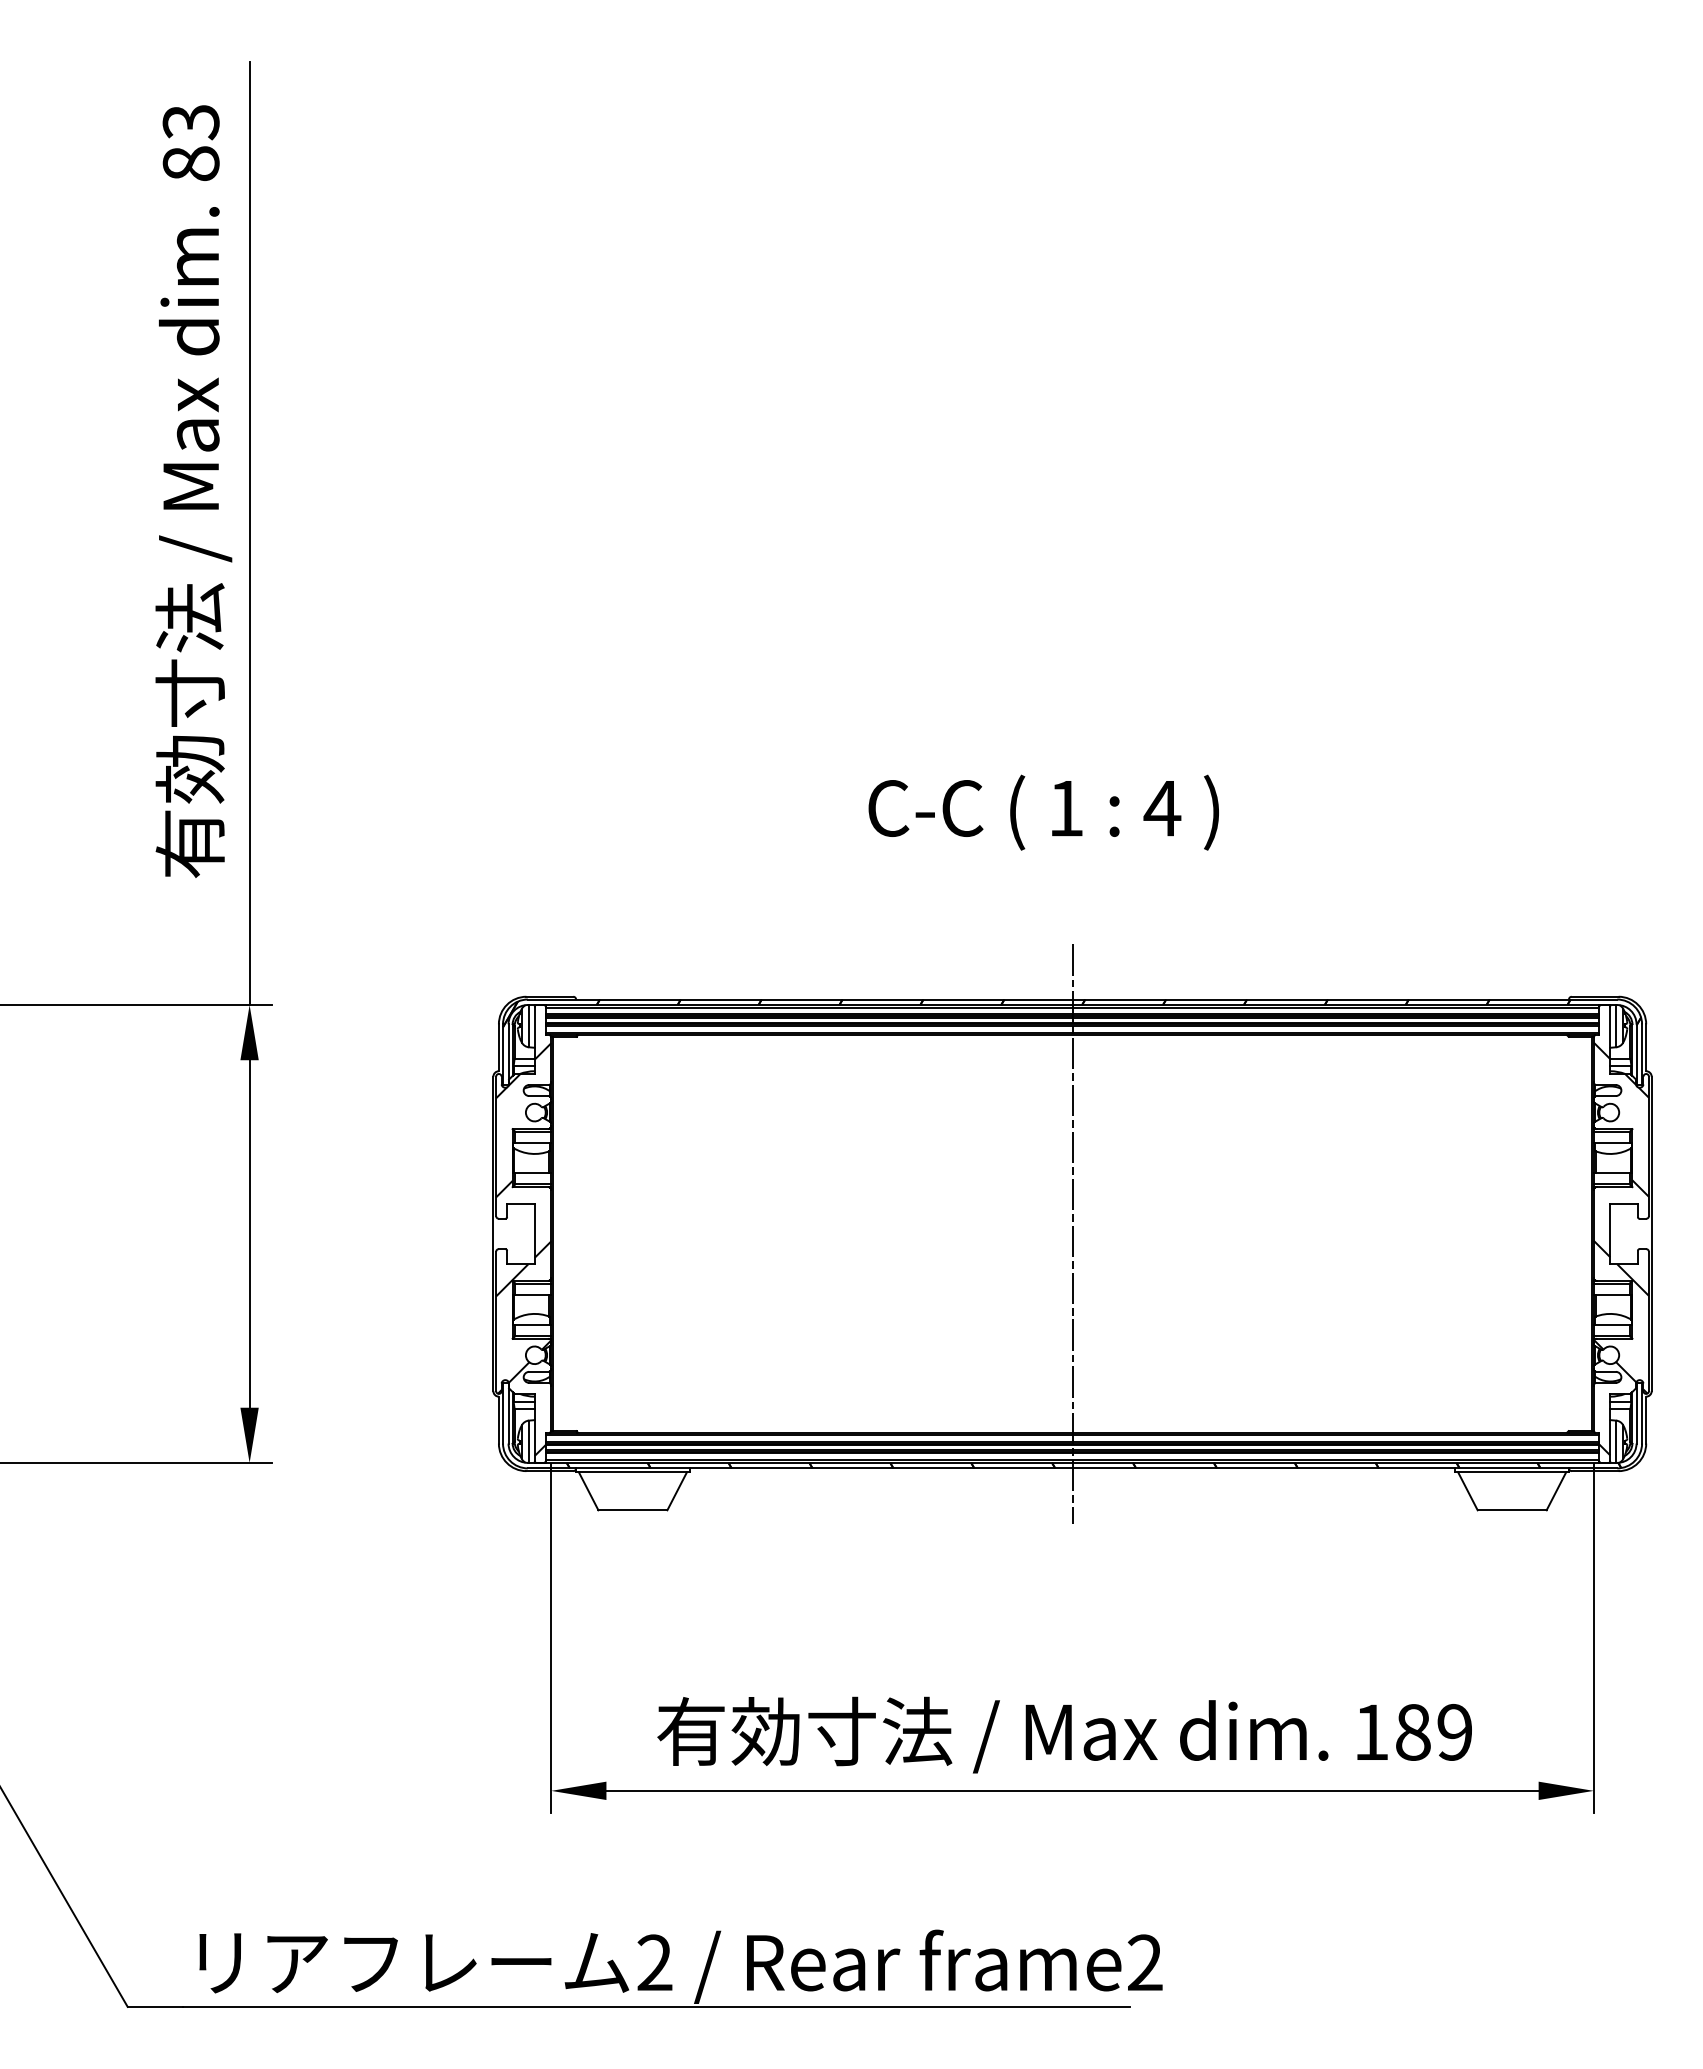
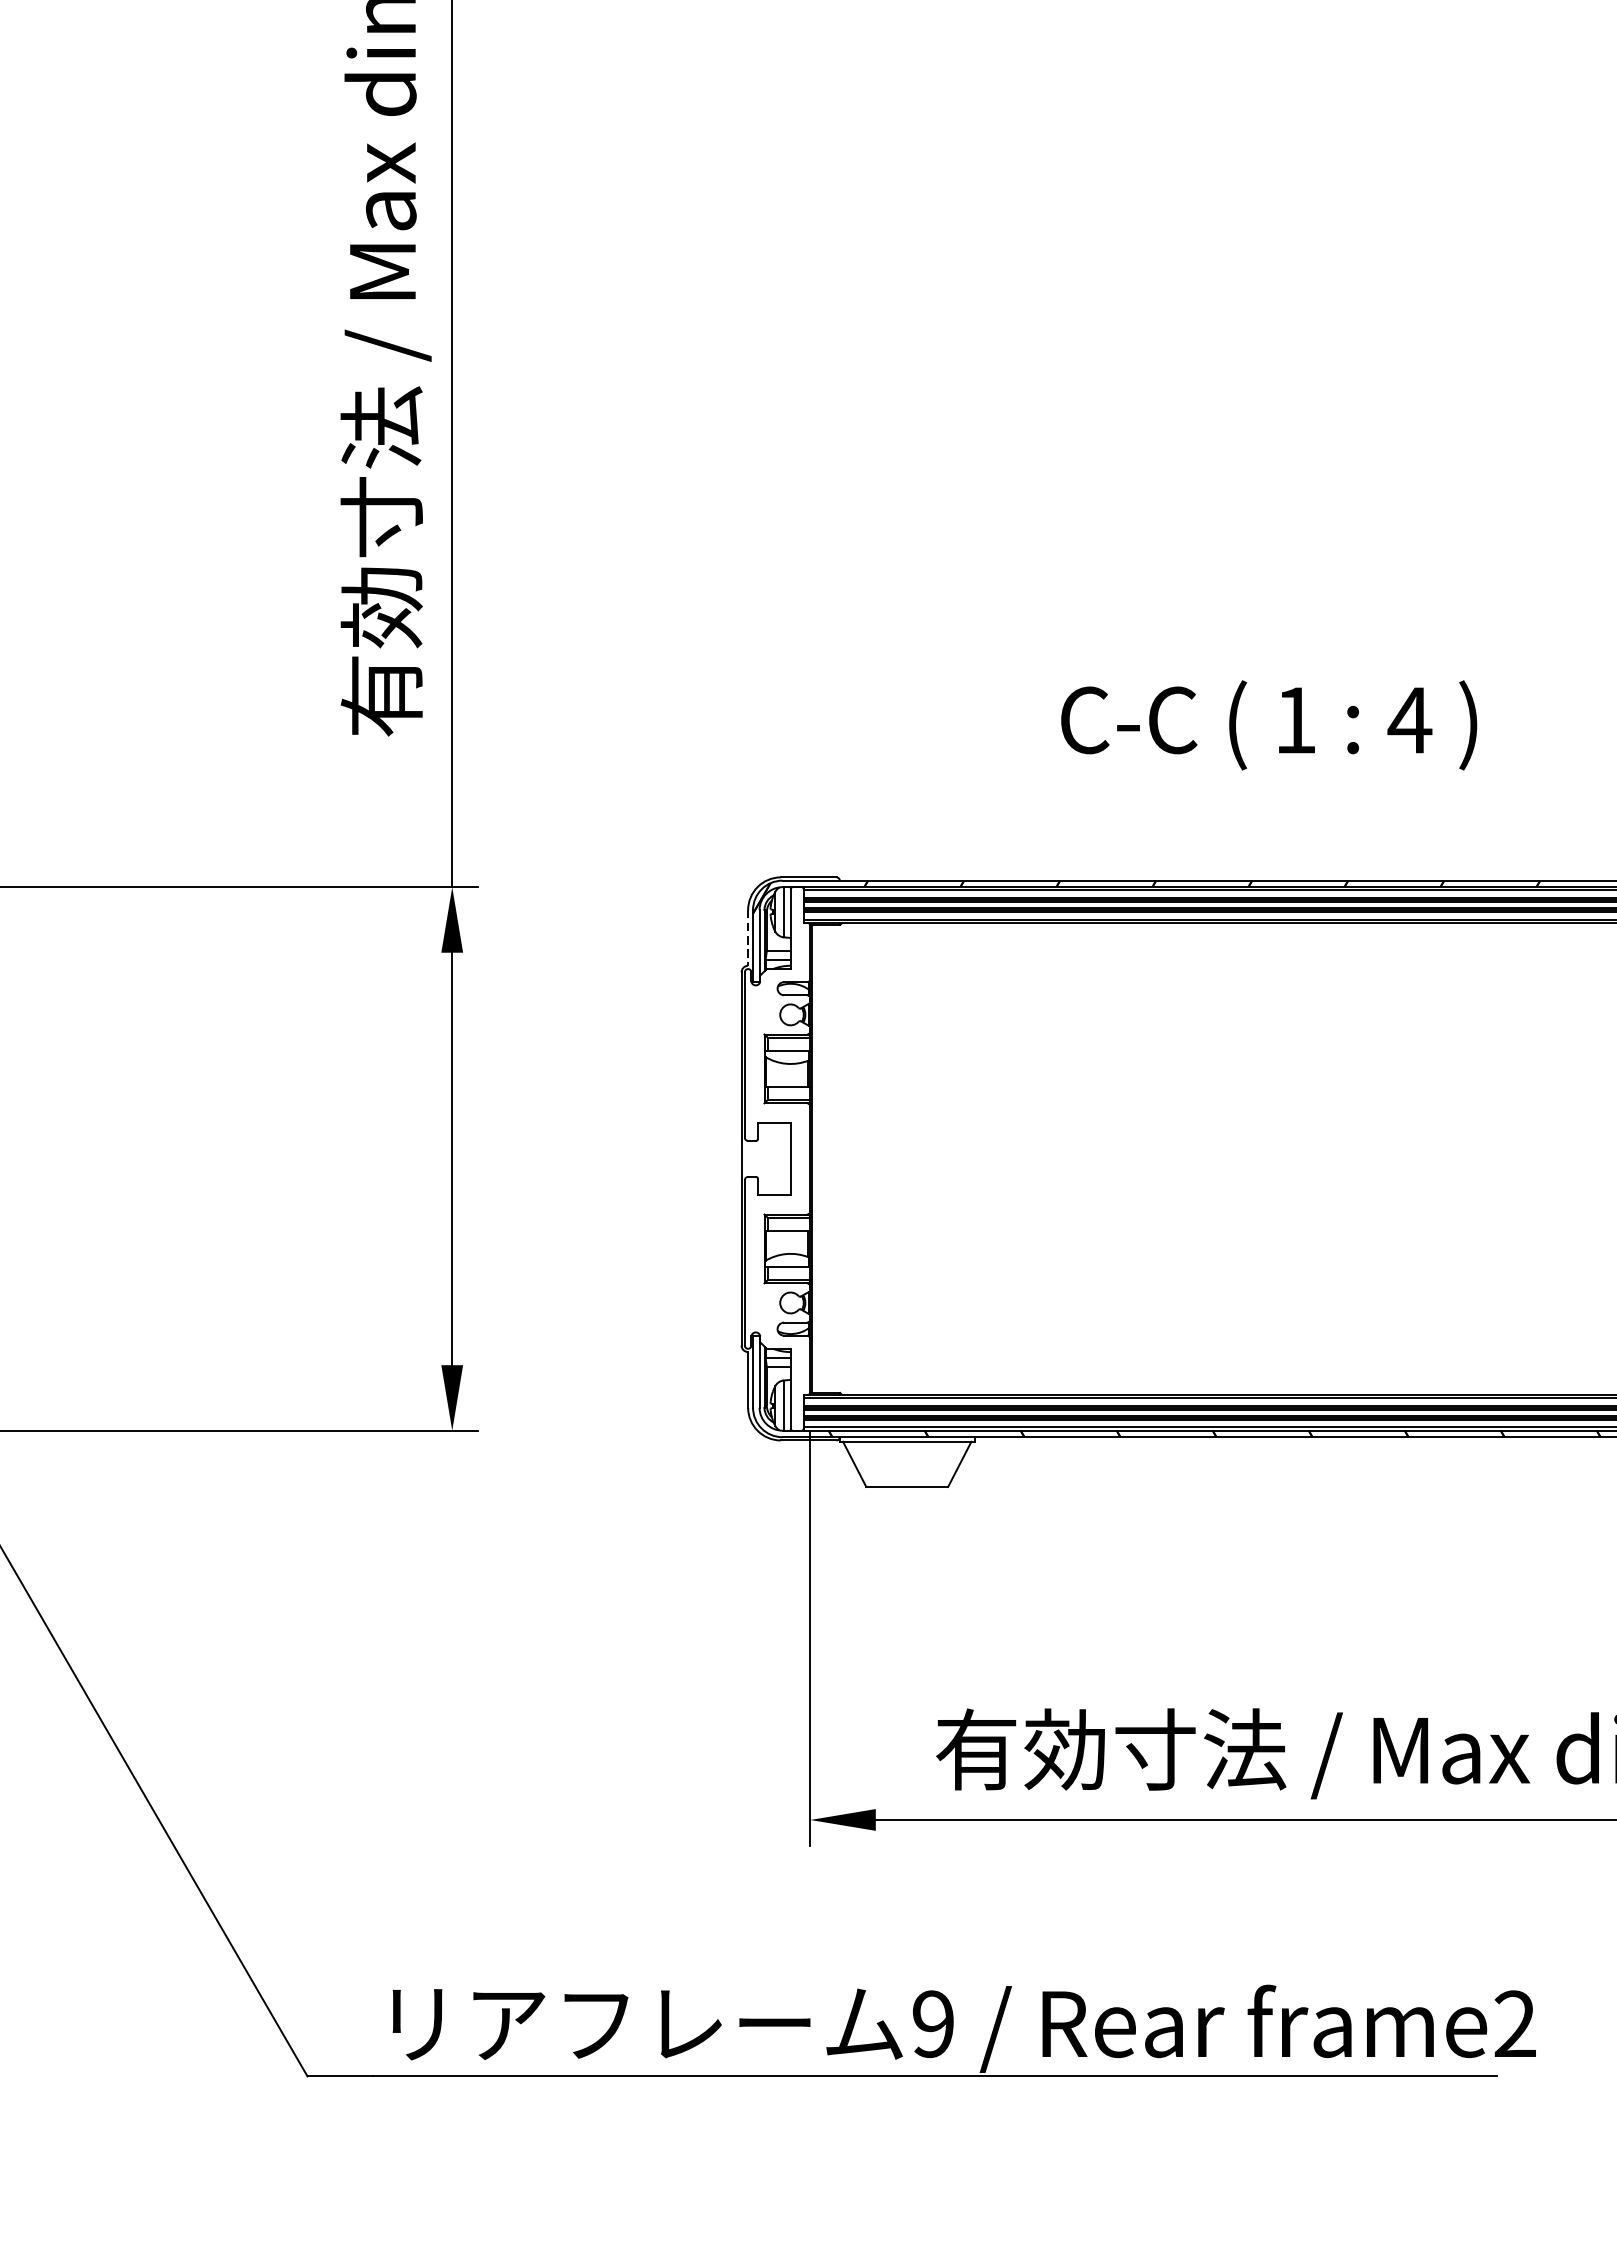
text: (1043, 812) -> (1268, 725), moved
line: (498, 1048) -> (747, 938), solid -> dashed
line: (1072, 1233) -> (1429, 1158), removed
hatch: (523, 1249) -> (777, 1177), removed
text: (654, 1962) -> (932, 2023), 2 -> 9

